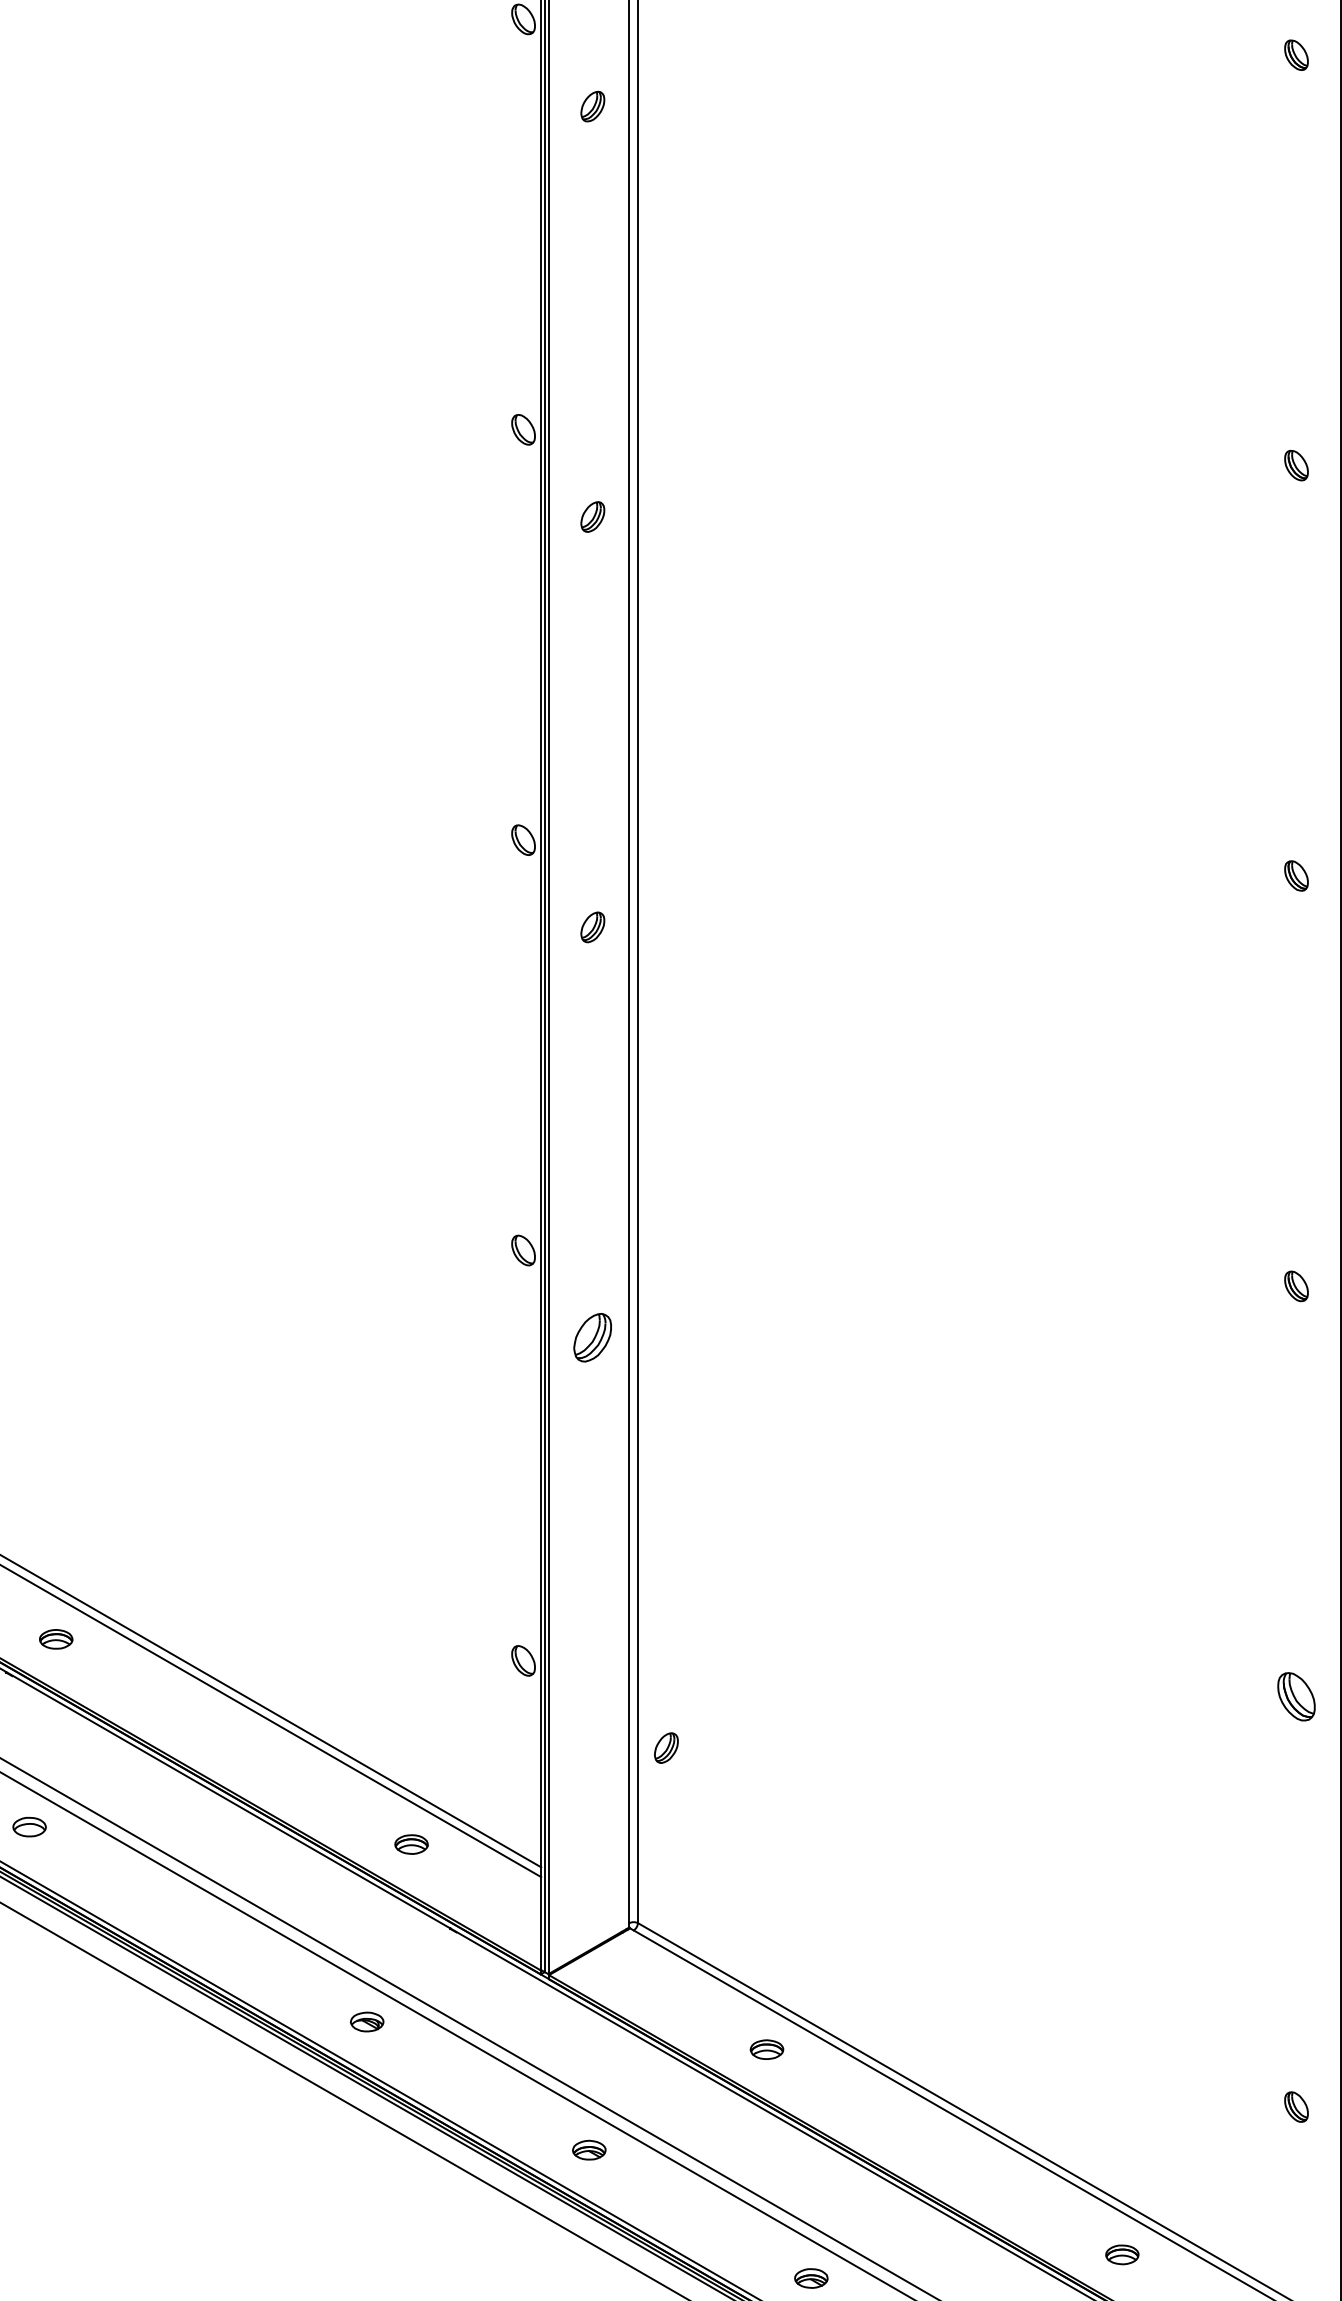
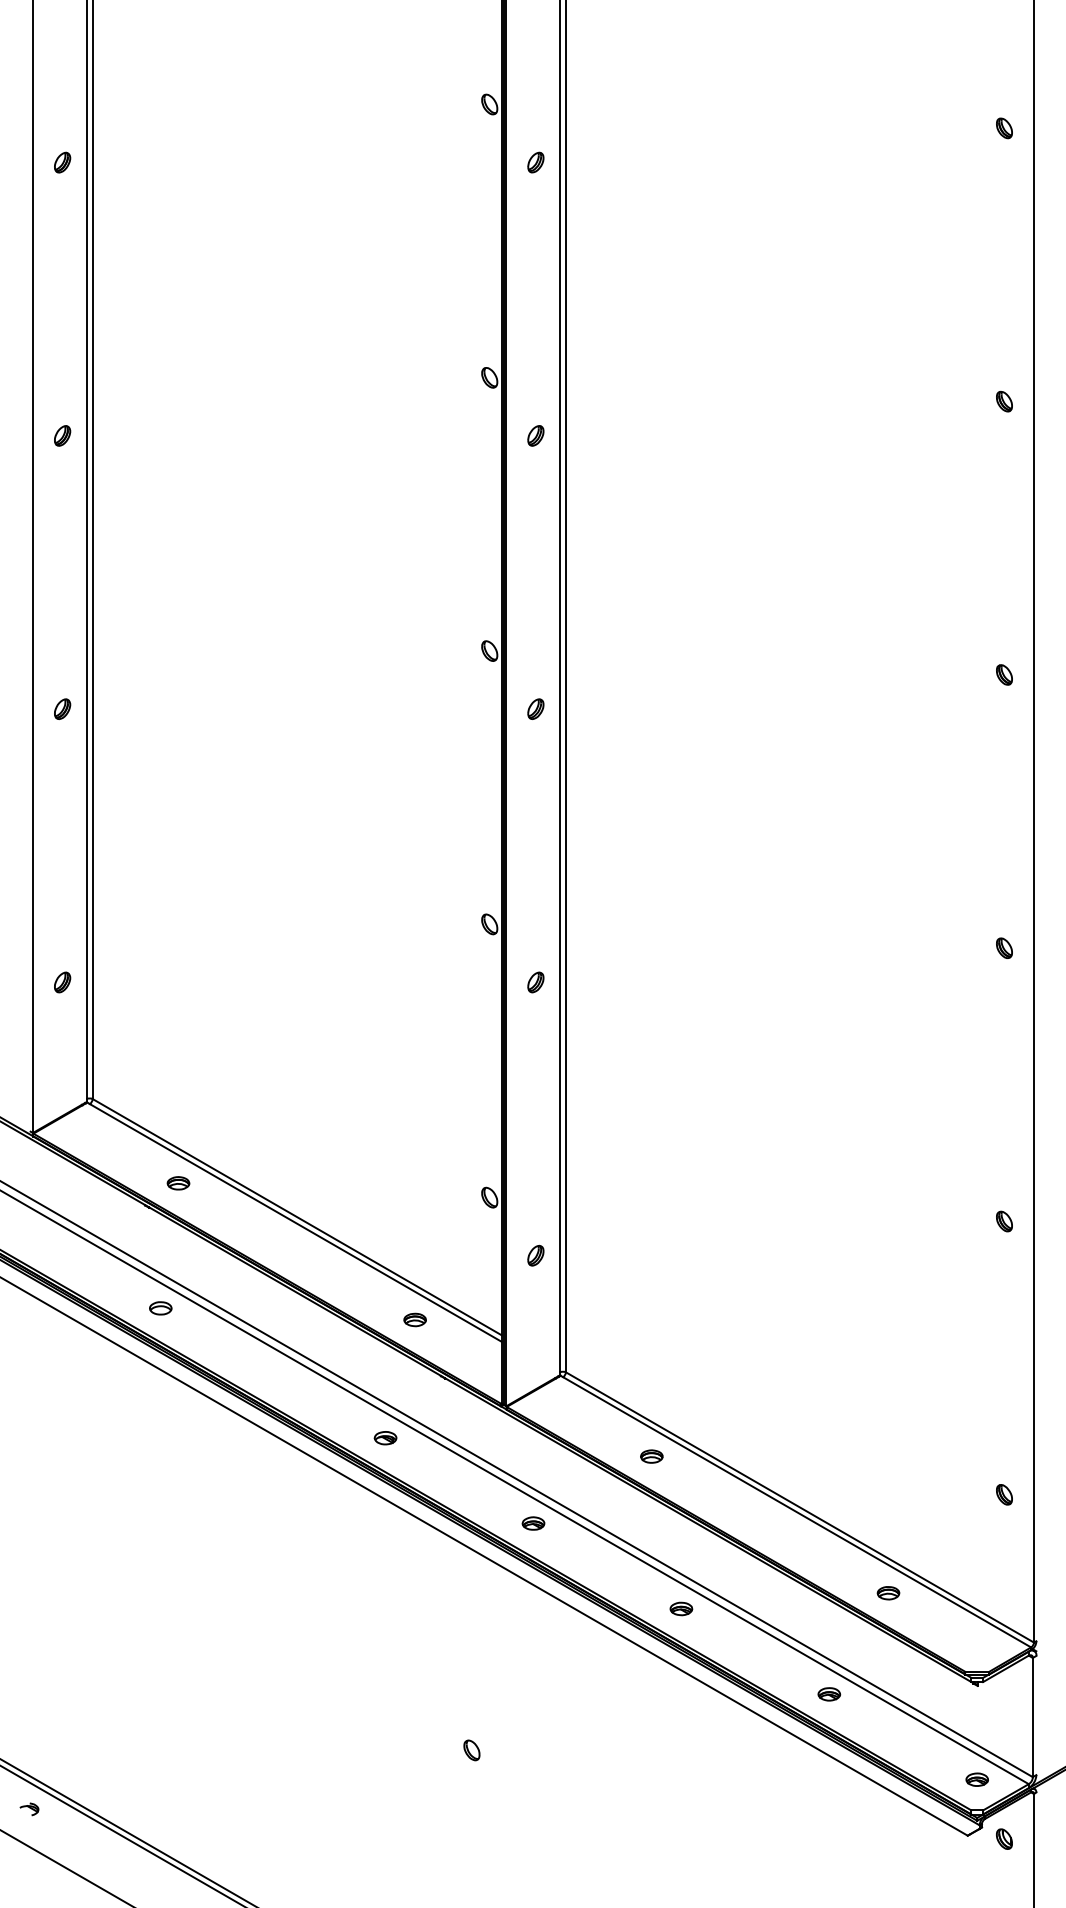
part: (592, 1337) -> (535, 982), size x0.62
part: (1296, 1696) -> (1004, 1221), size x0.62
part: (665, 1747) -> (535, 1255), moved

